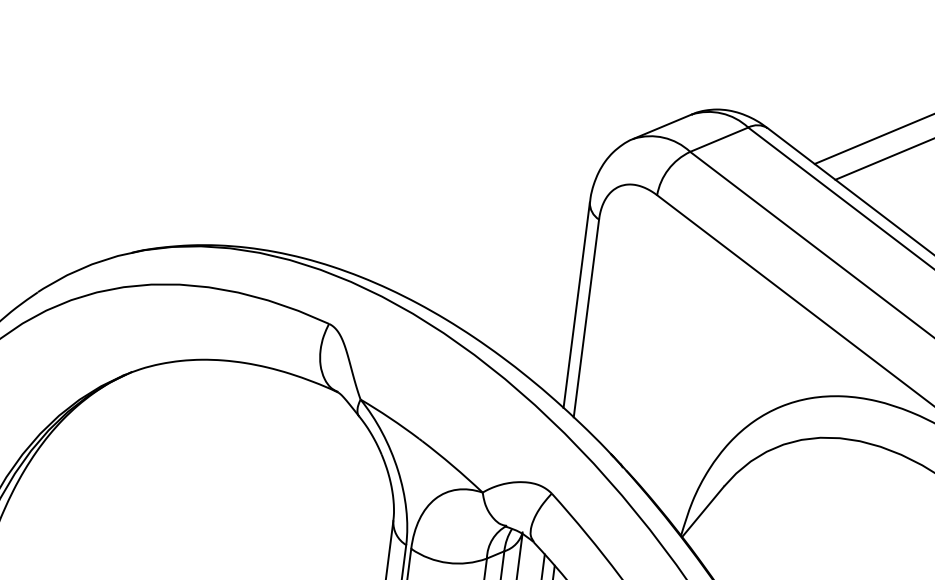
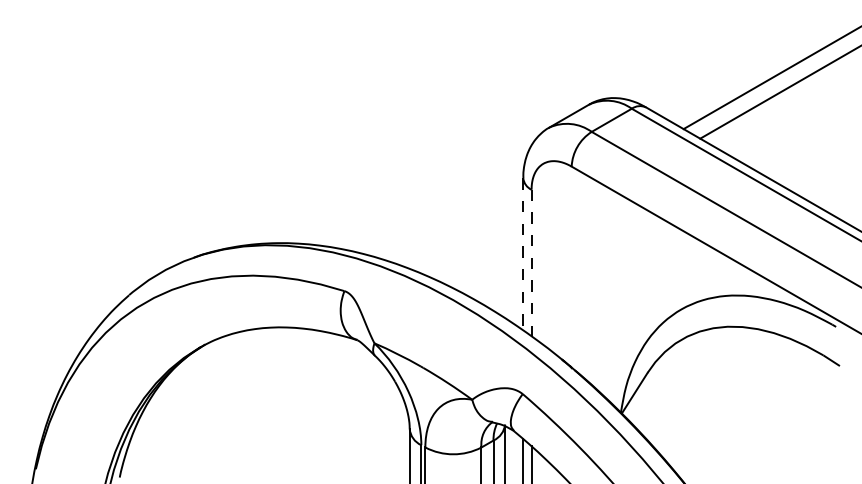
line: (576, 305) -> (523, 254), solid -> dashed
line: (586, 319) -> (531, 263), solid -> dashed

